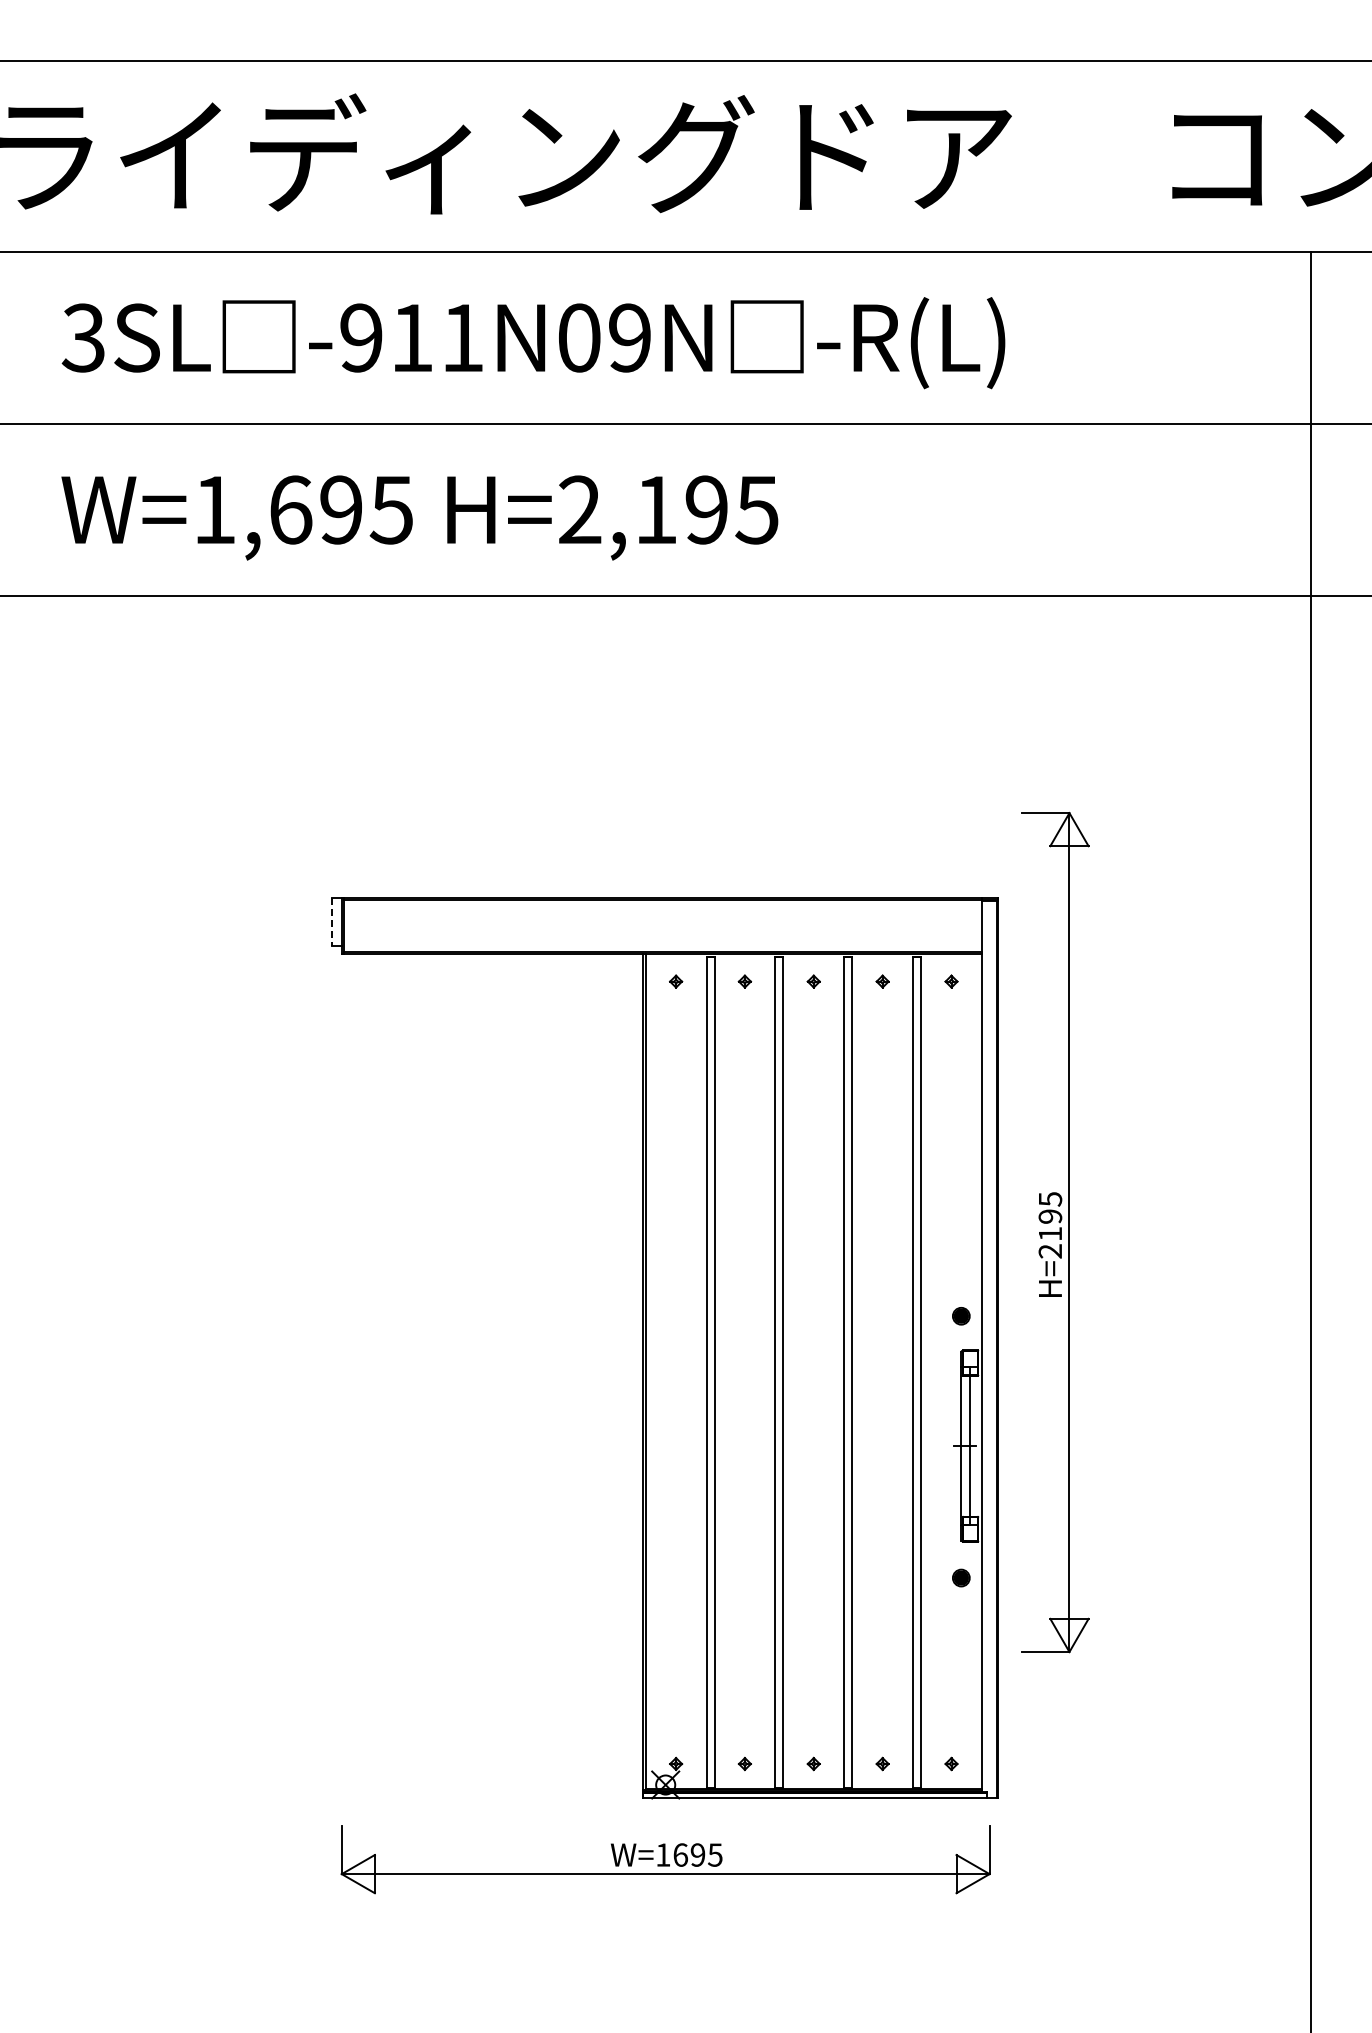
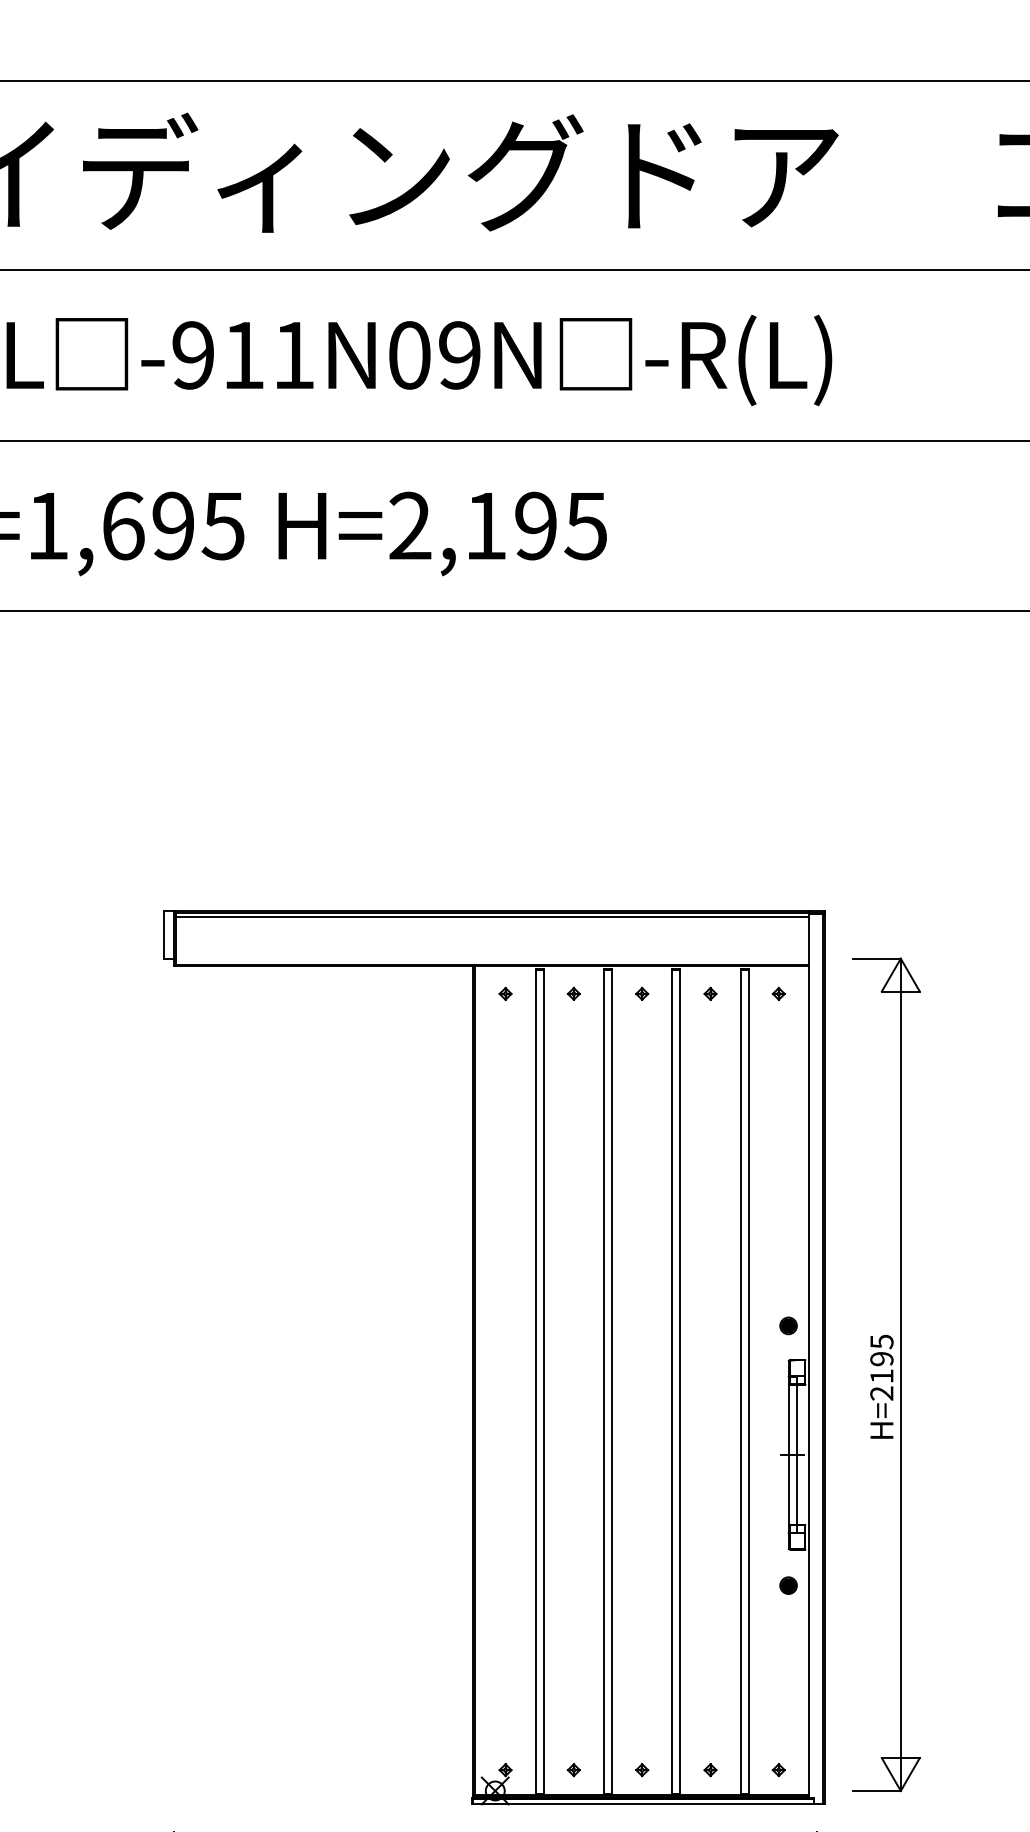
line: (662, 904) -> (492, 917), added
line: (332, 922) -> (164, 935), dashed -> solid
part: (1055, 1232) -> (886, 1374), moved

